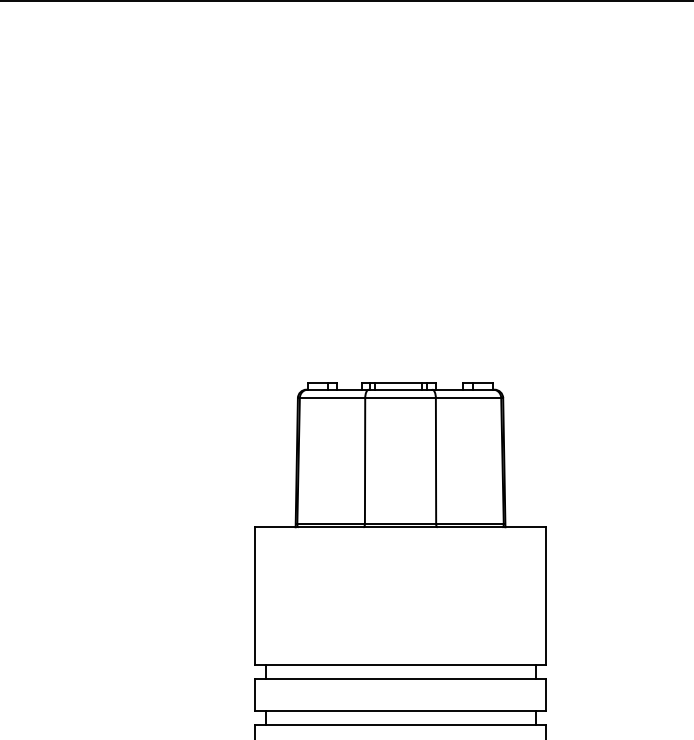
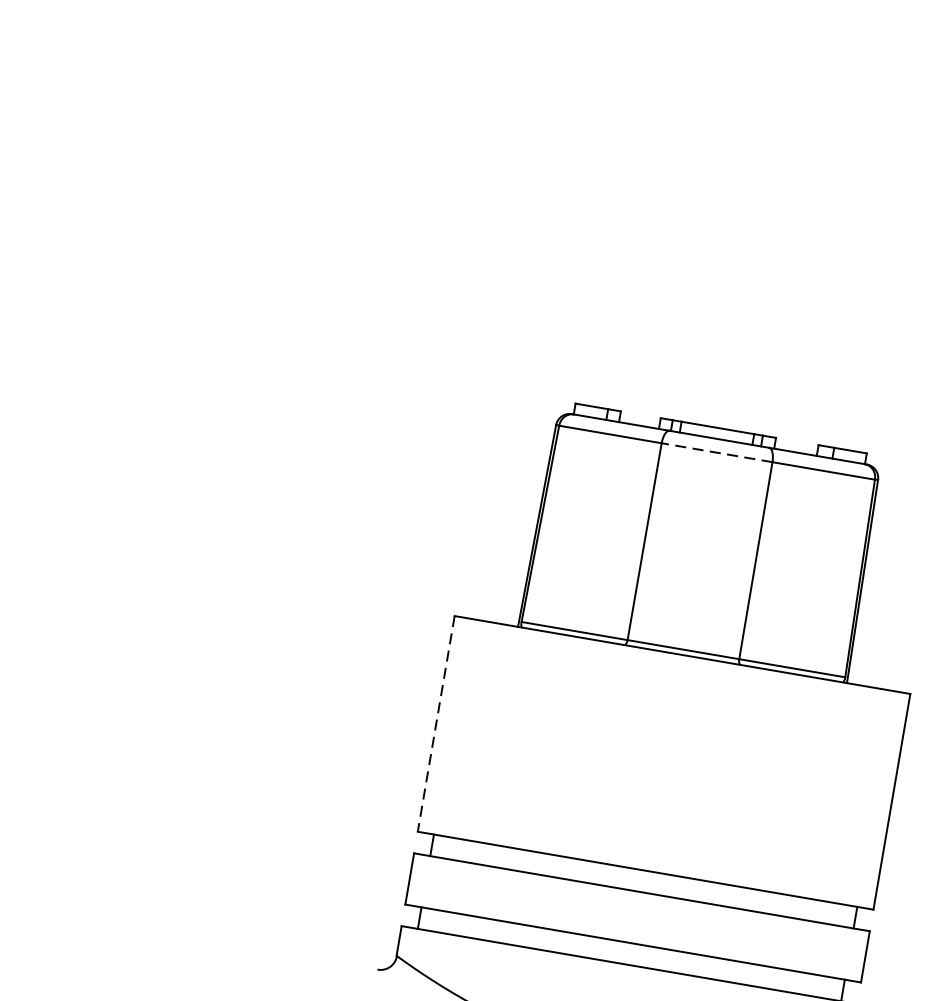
line: (400, 398) -> (716, 453), solid -> dashed
line: (255, 596) -> (436, 724), solid -> dashed

